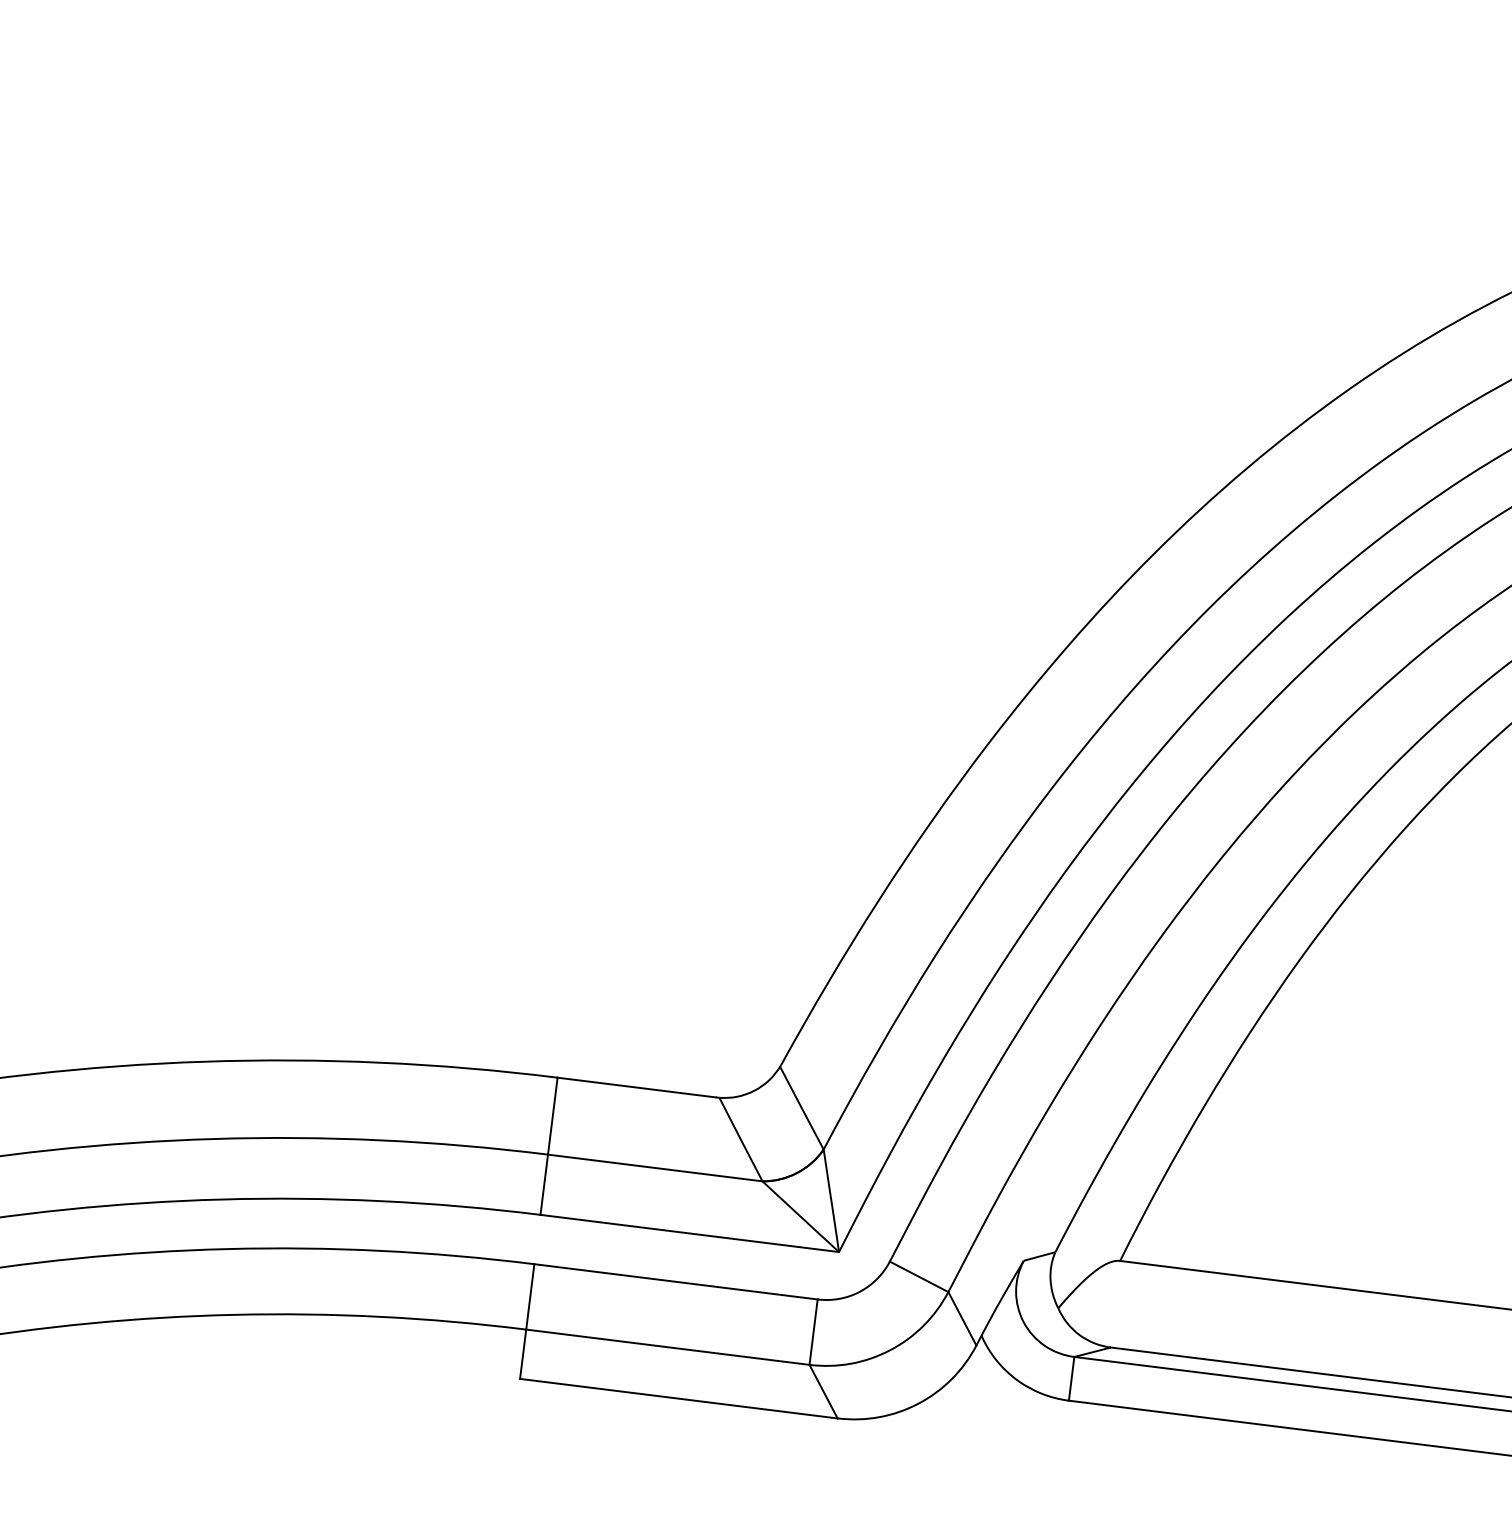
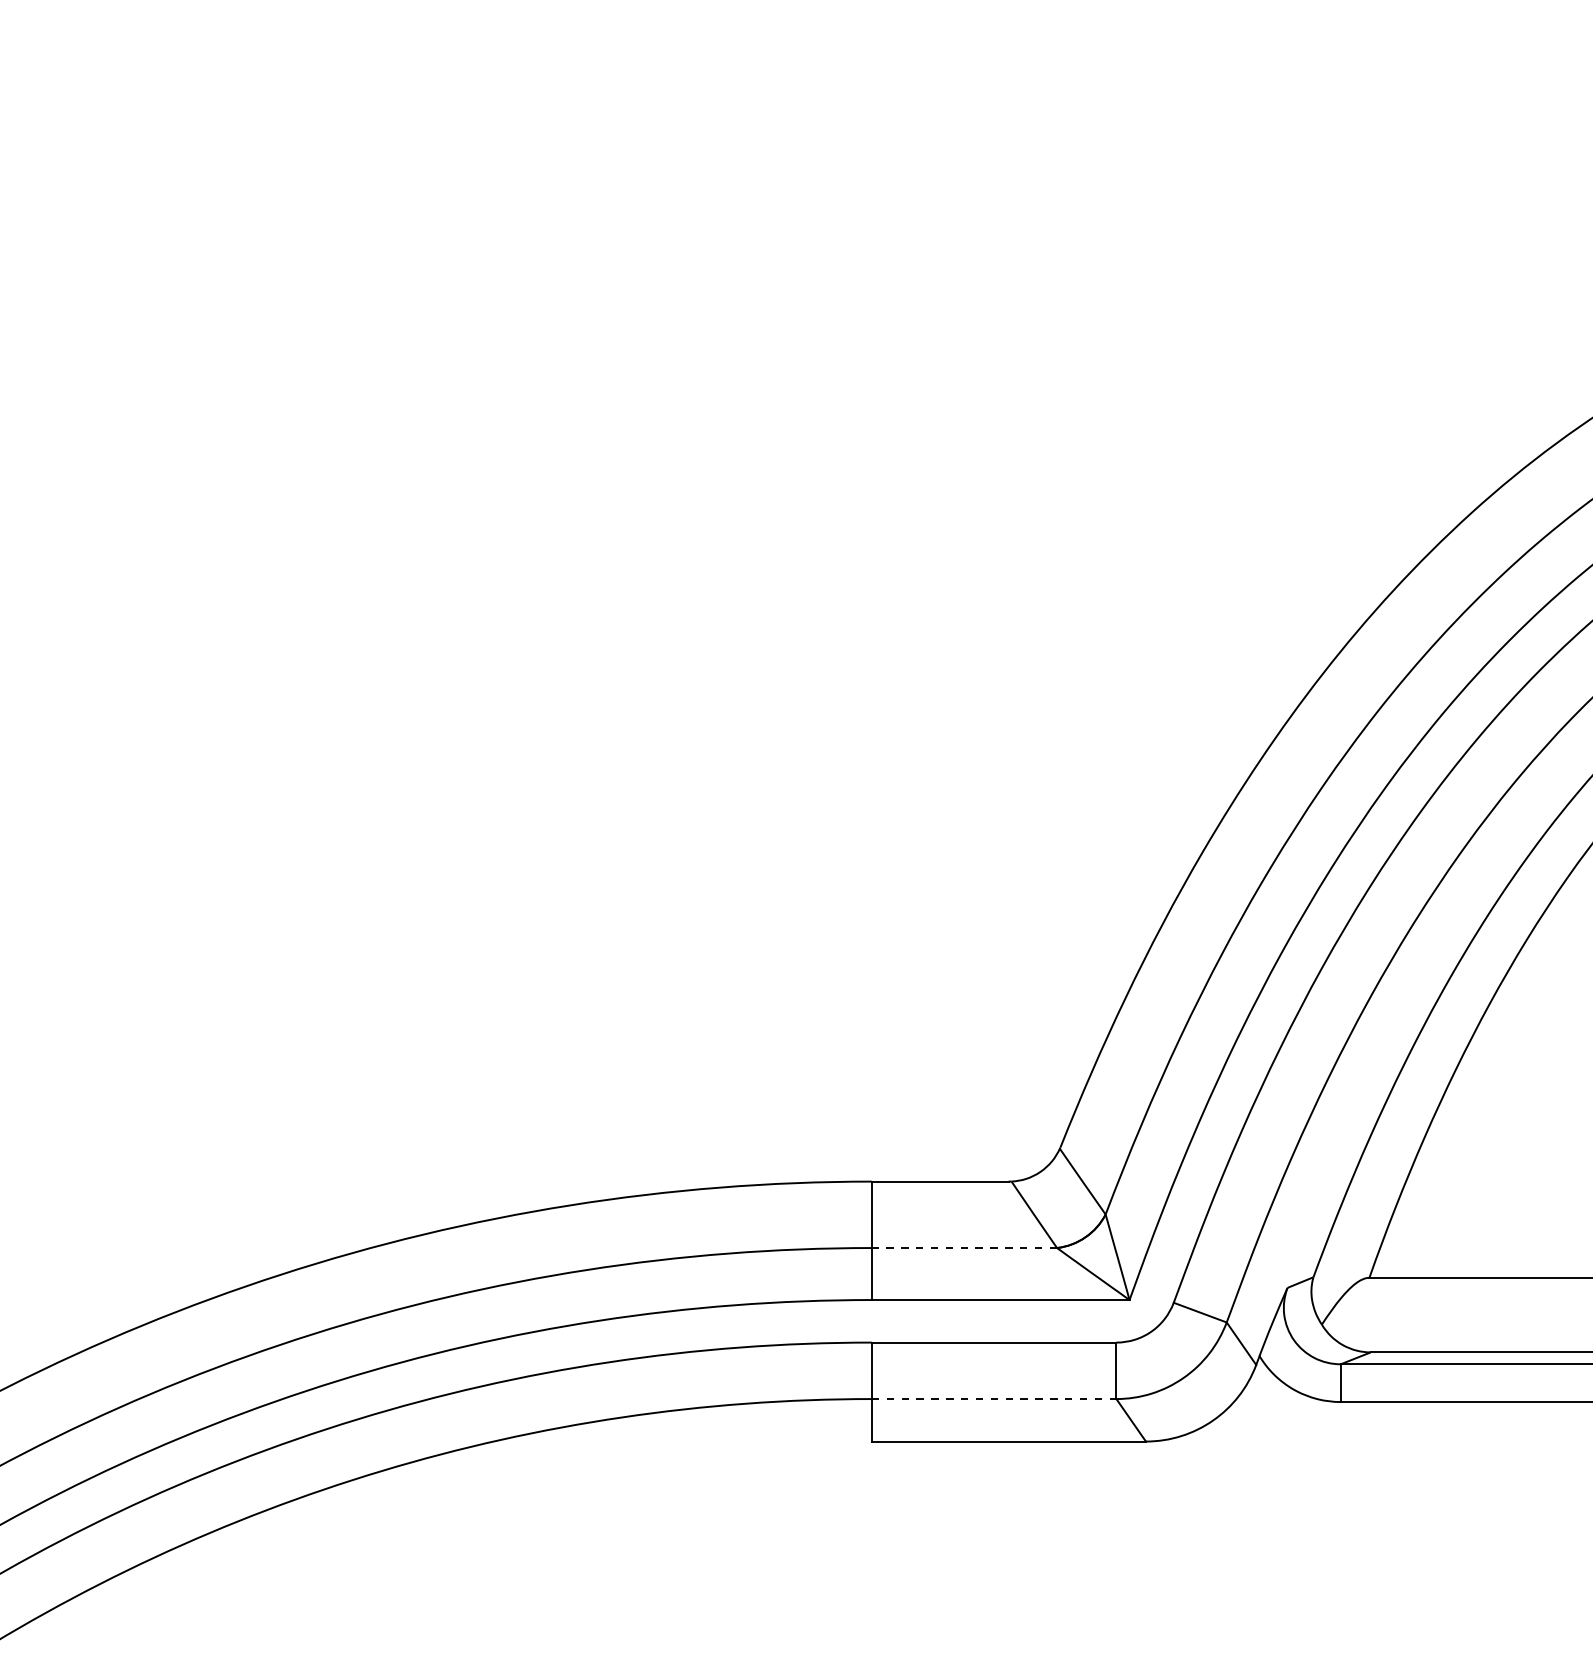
line: (655, 1168) -> (964, 1248), solid -> dashed
line: (668, 1347) -> (994, 1399), solid -> dashed

